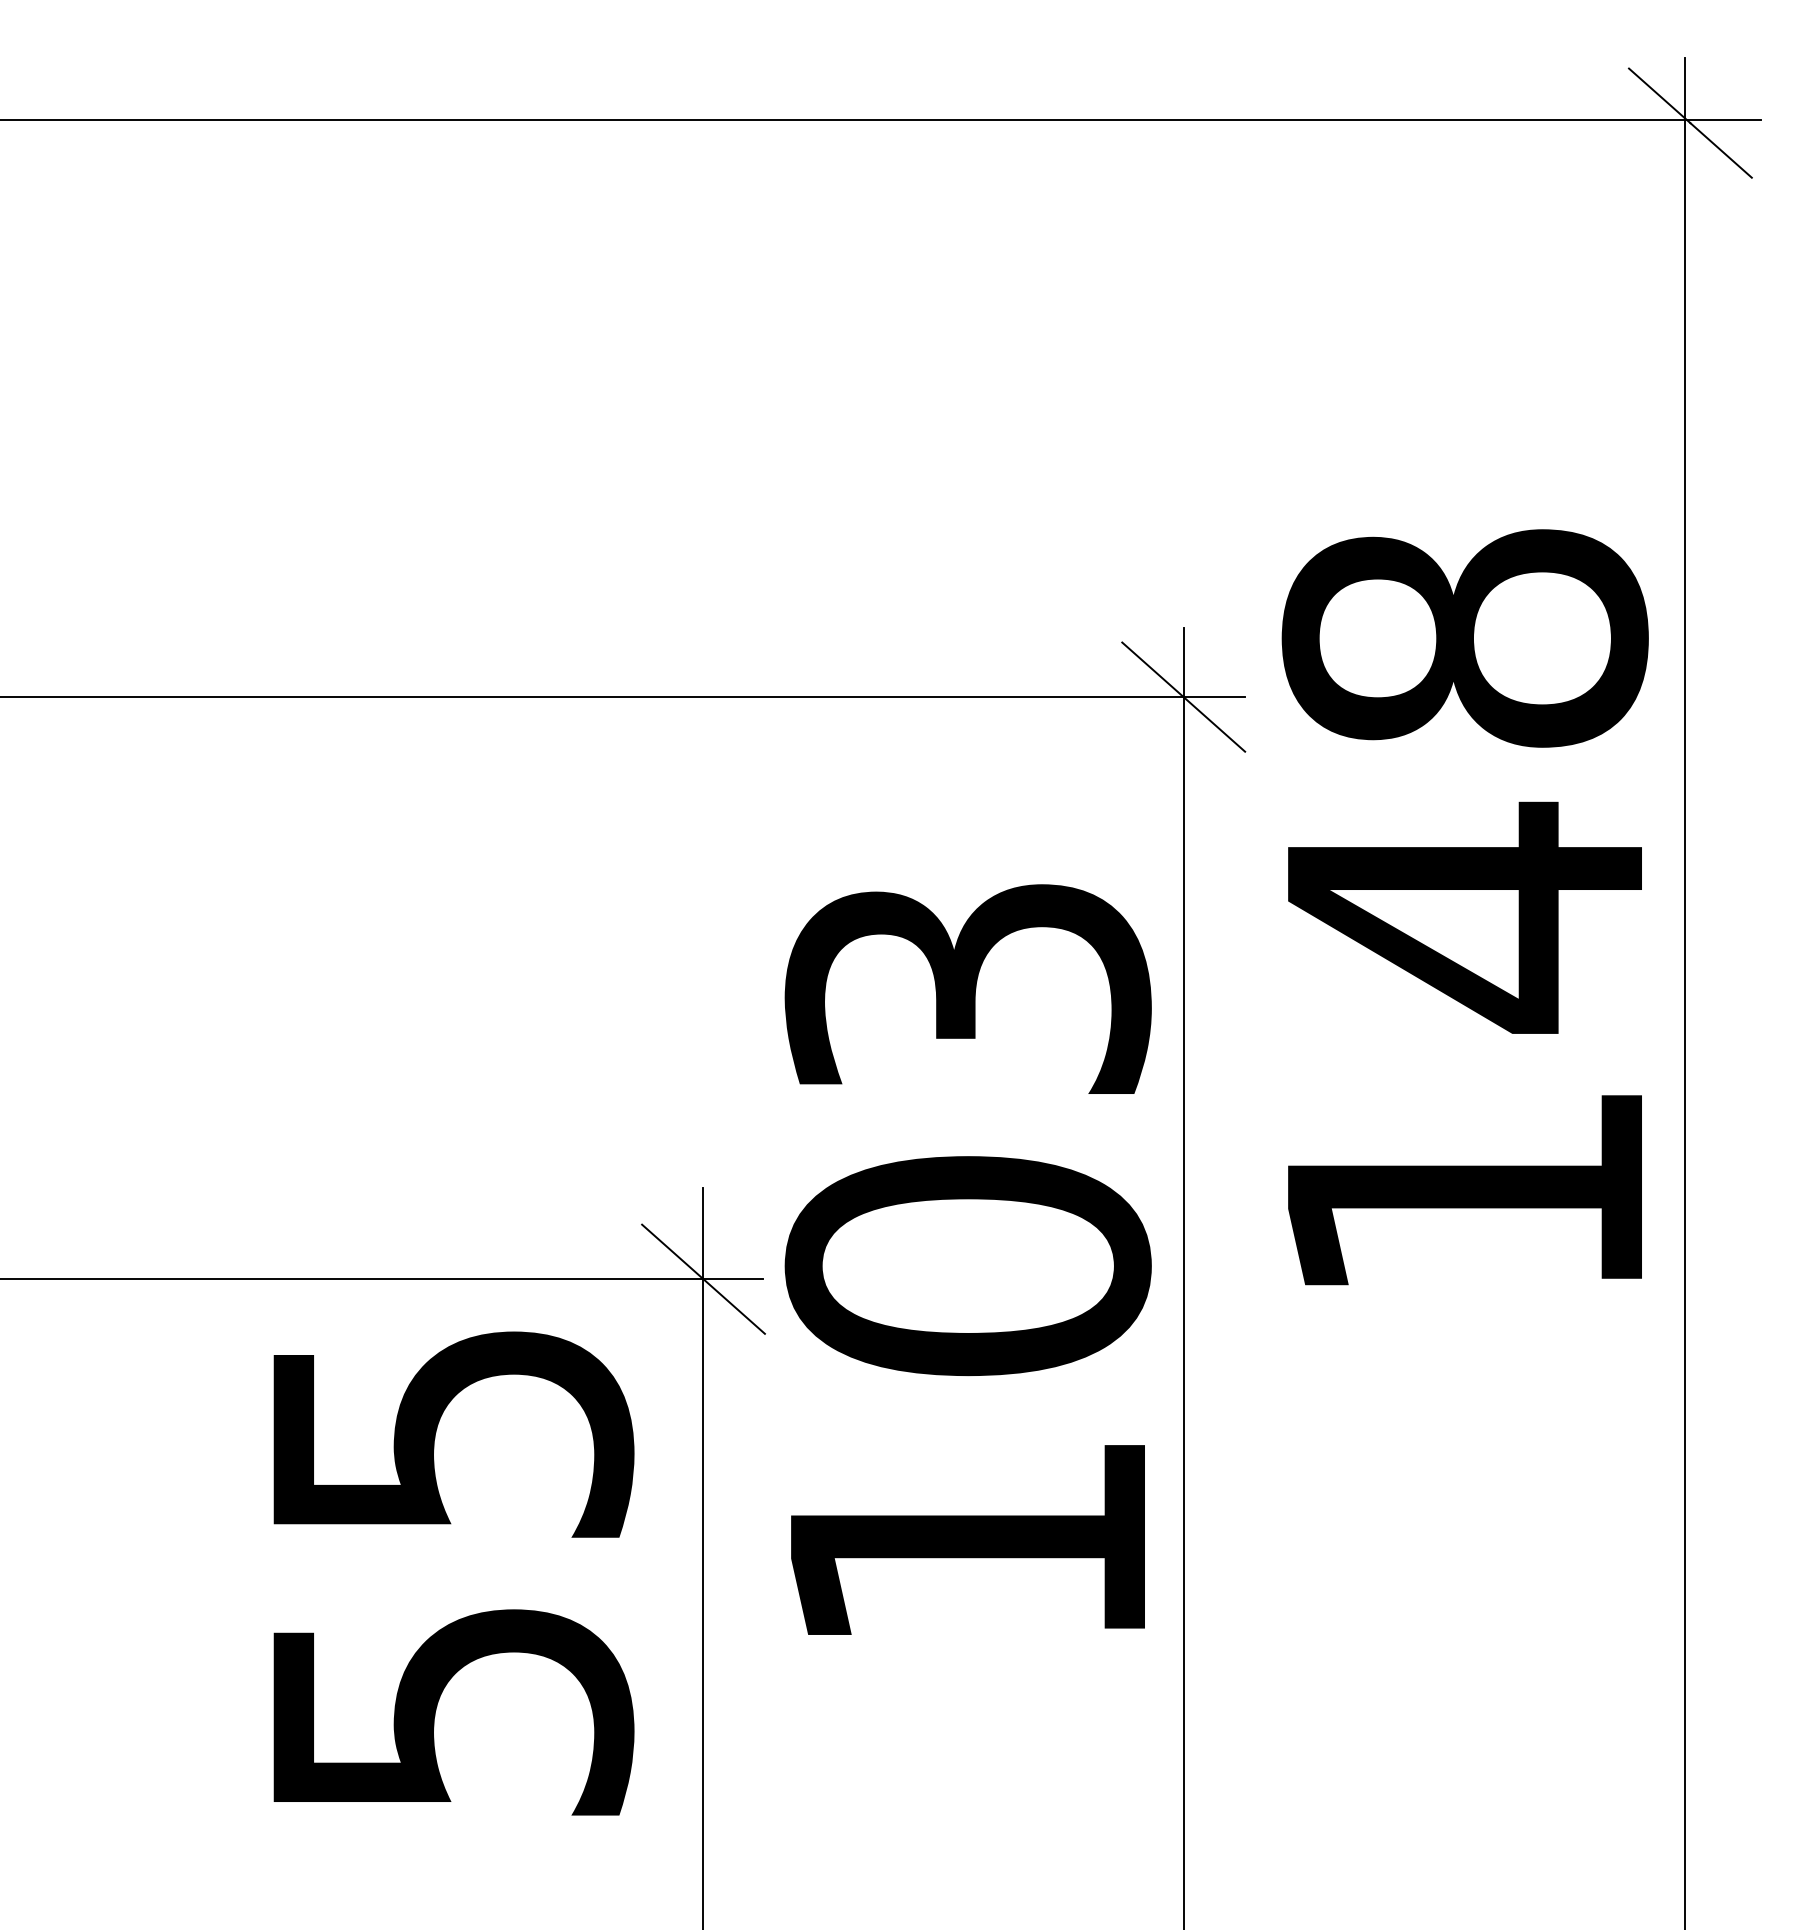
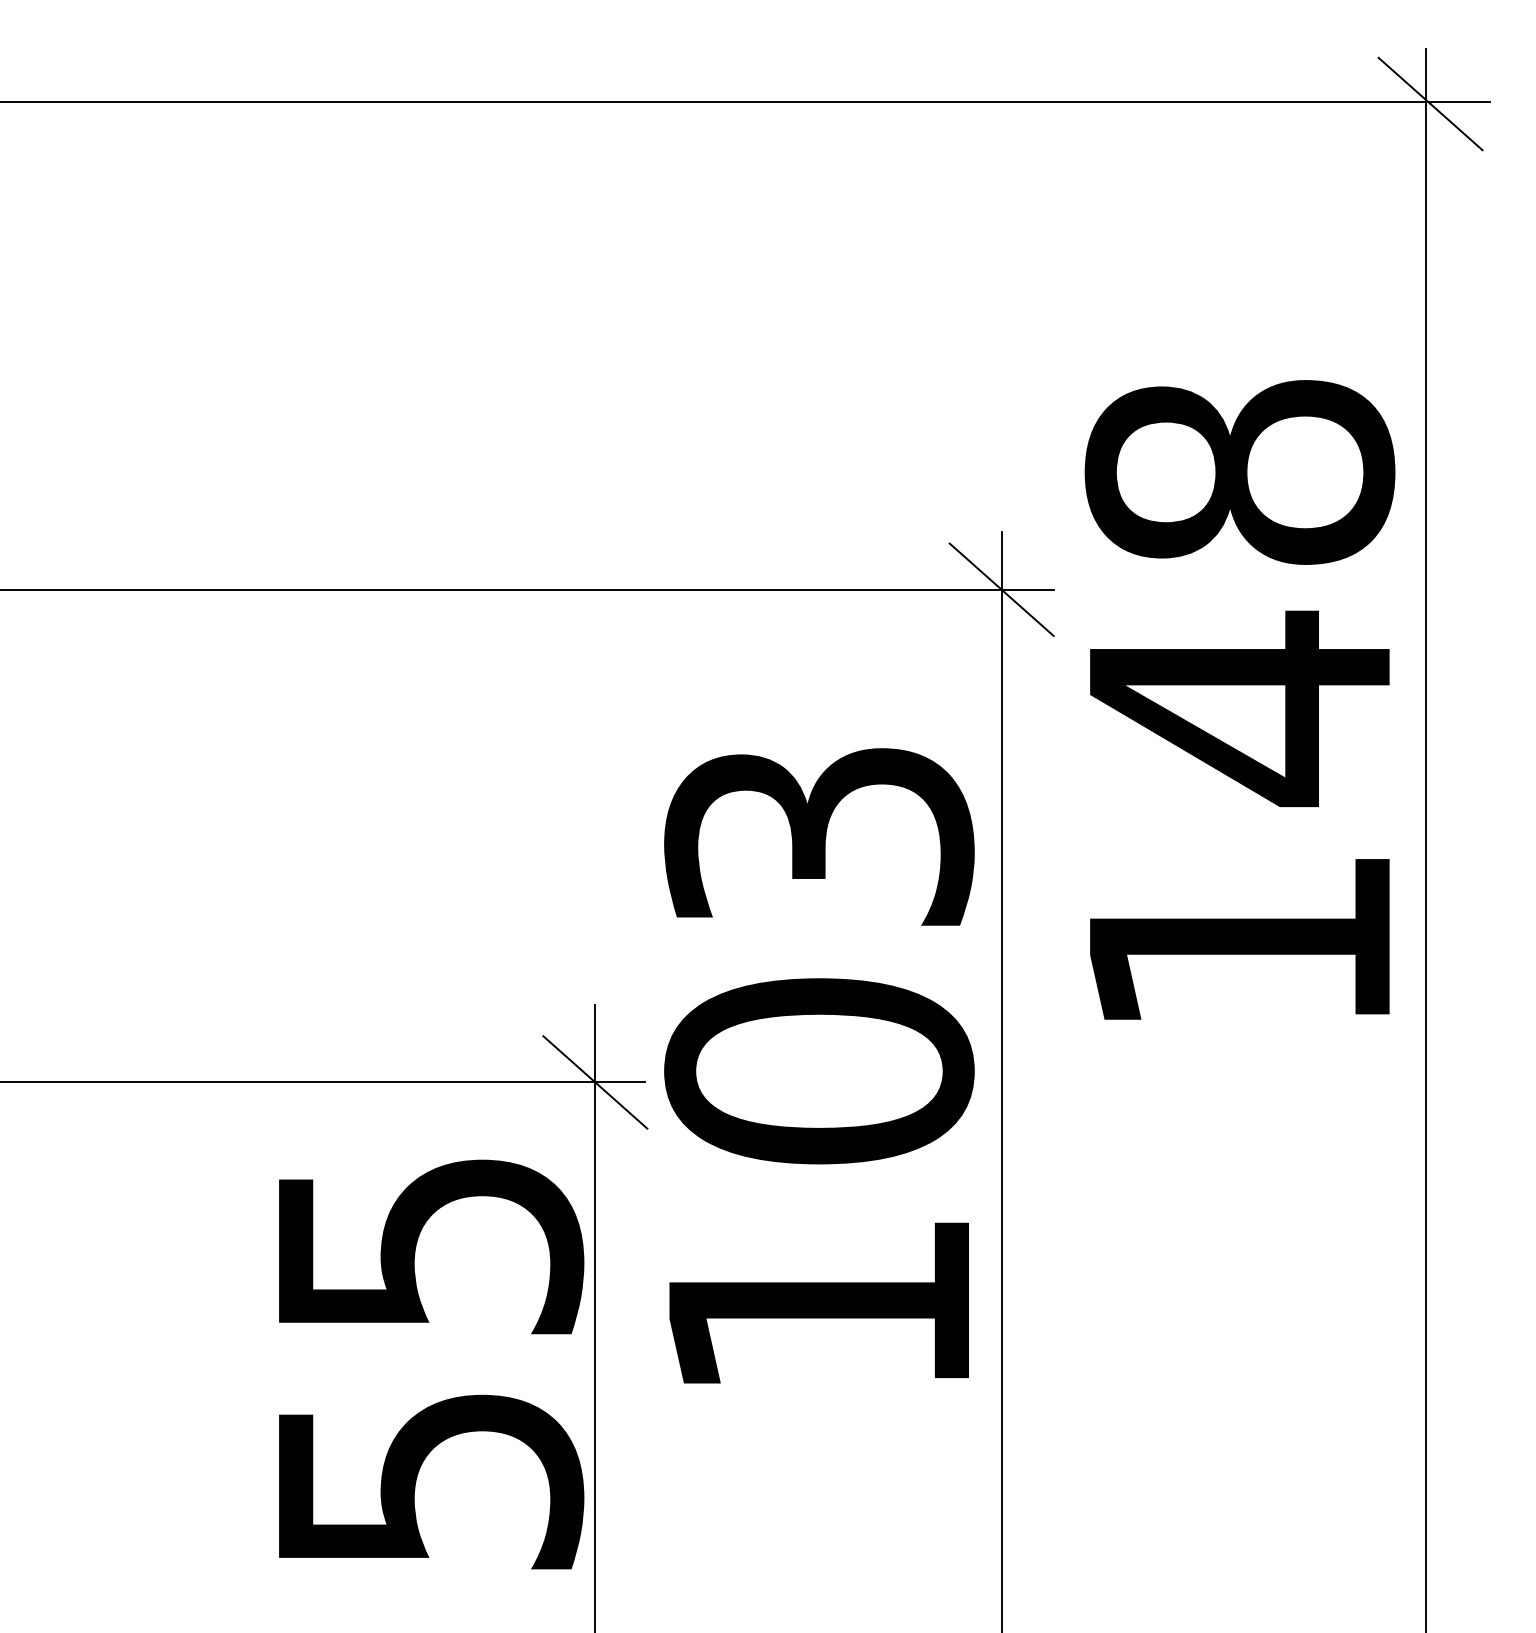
text: (1464, 907) -> (1239, 700), moved
text: (453, 1573) -> (431, 1364), moved

